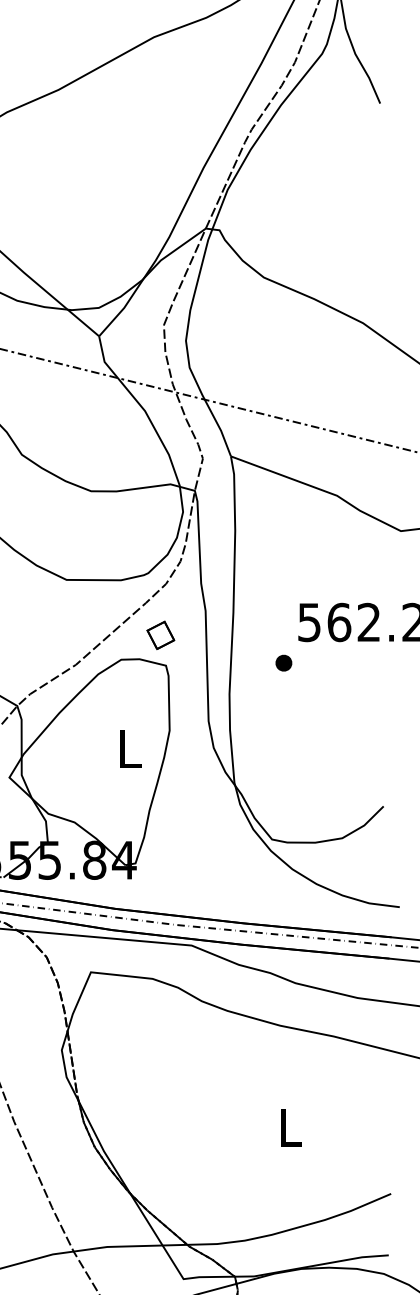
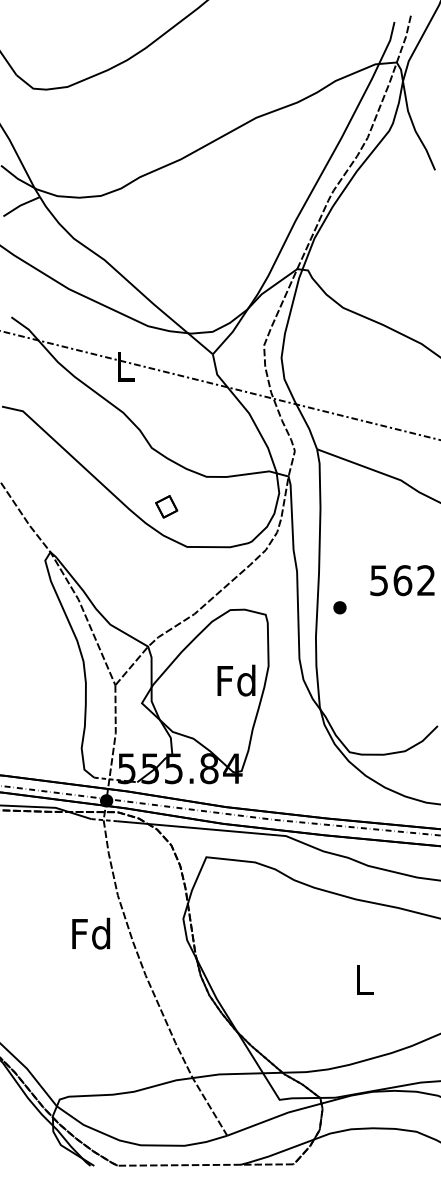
part: (160, 634) -> (166, 506), moved
part: (283, 662) -> (339, 607), moved
text: (129, 748) -> (236, 680), L -> Fd

